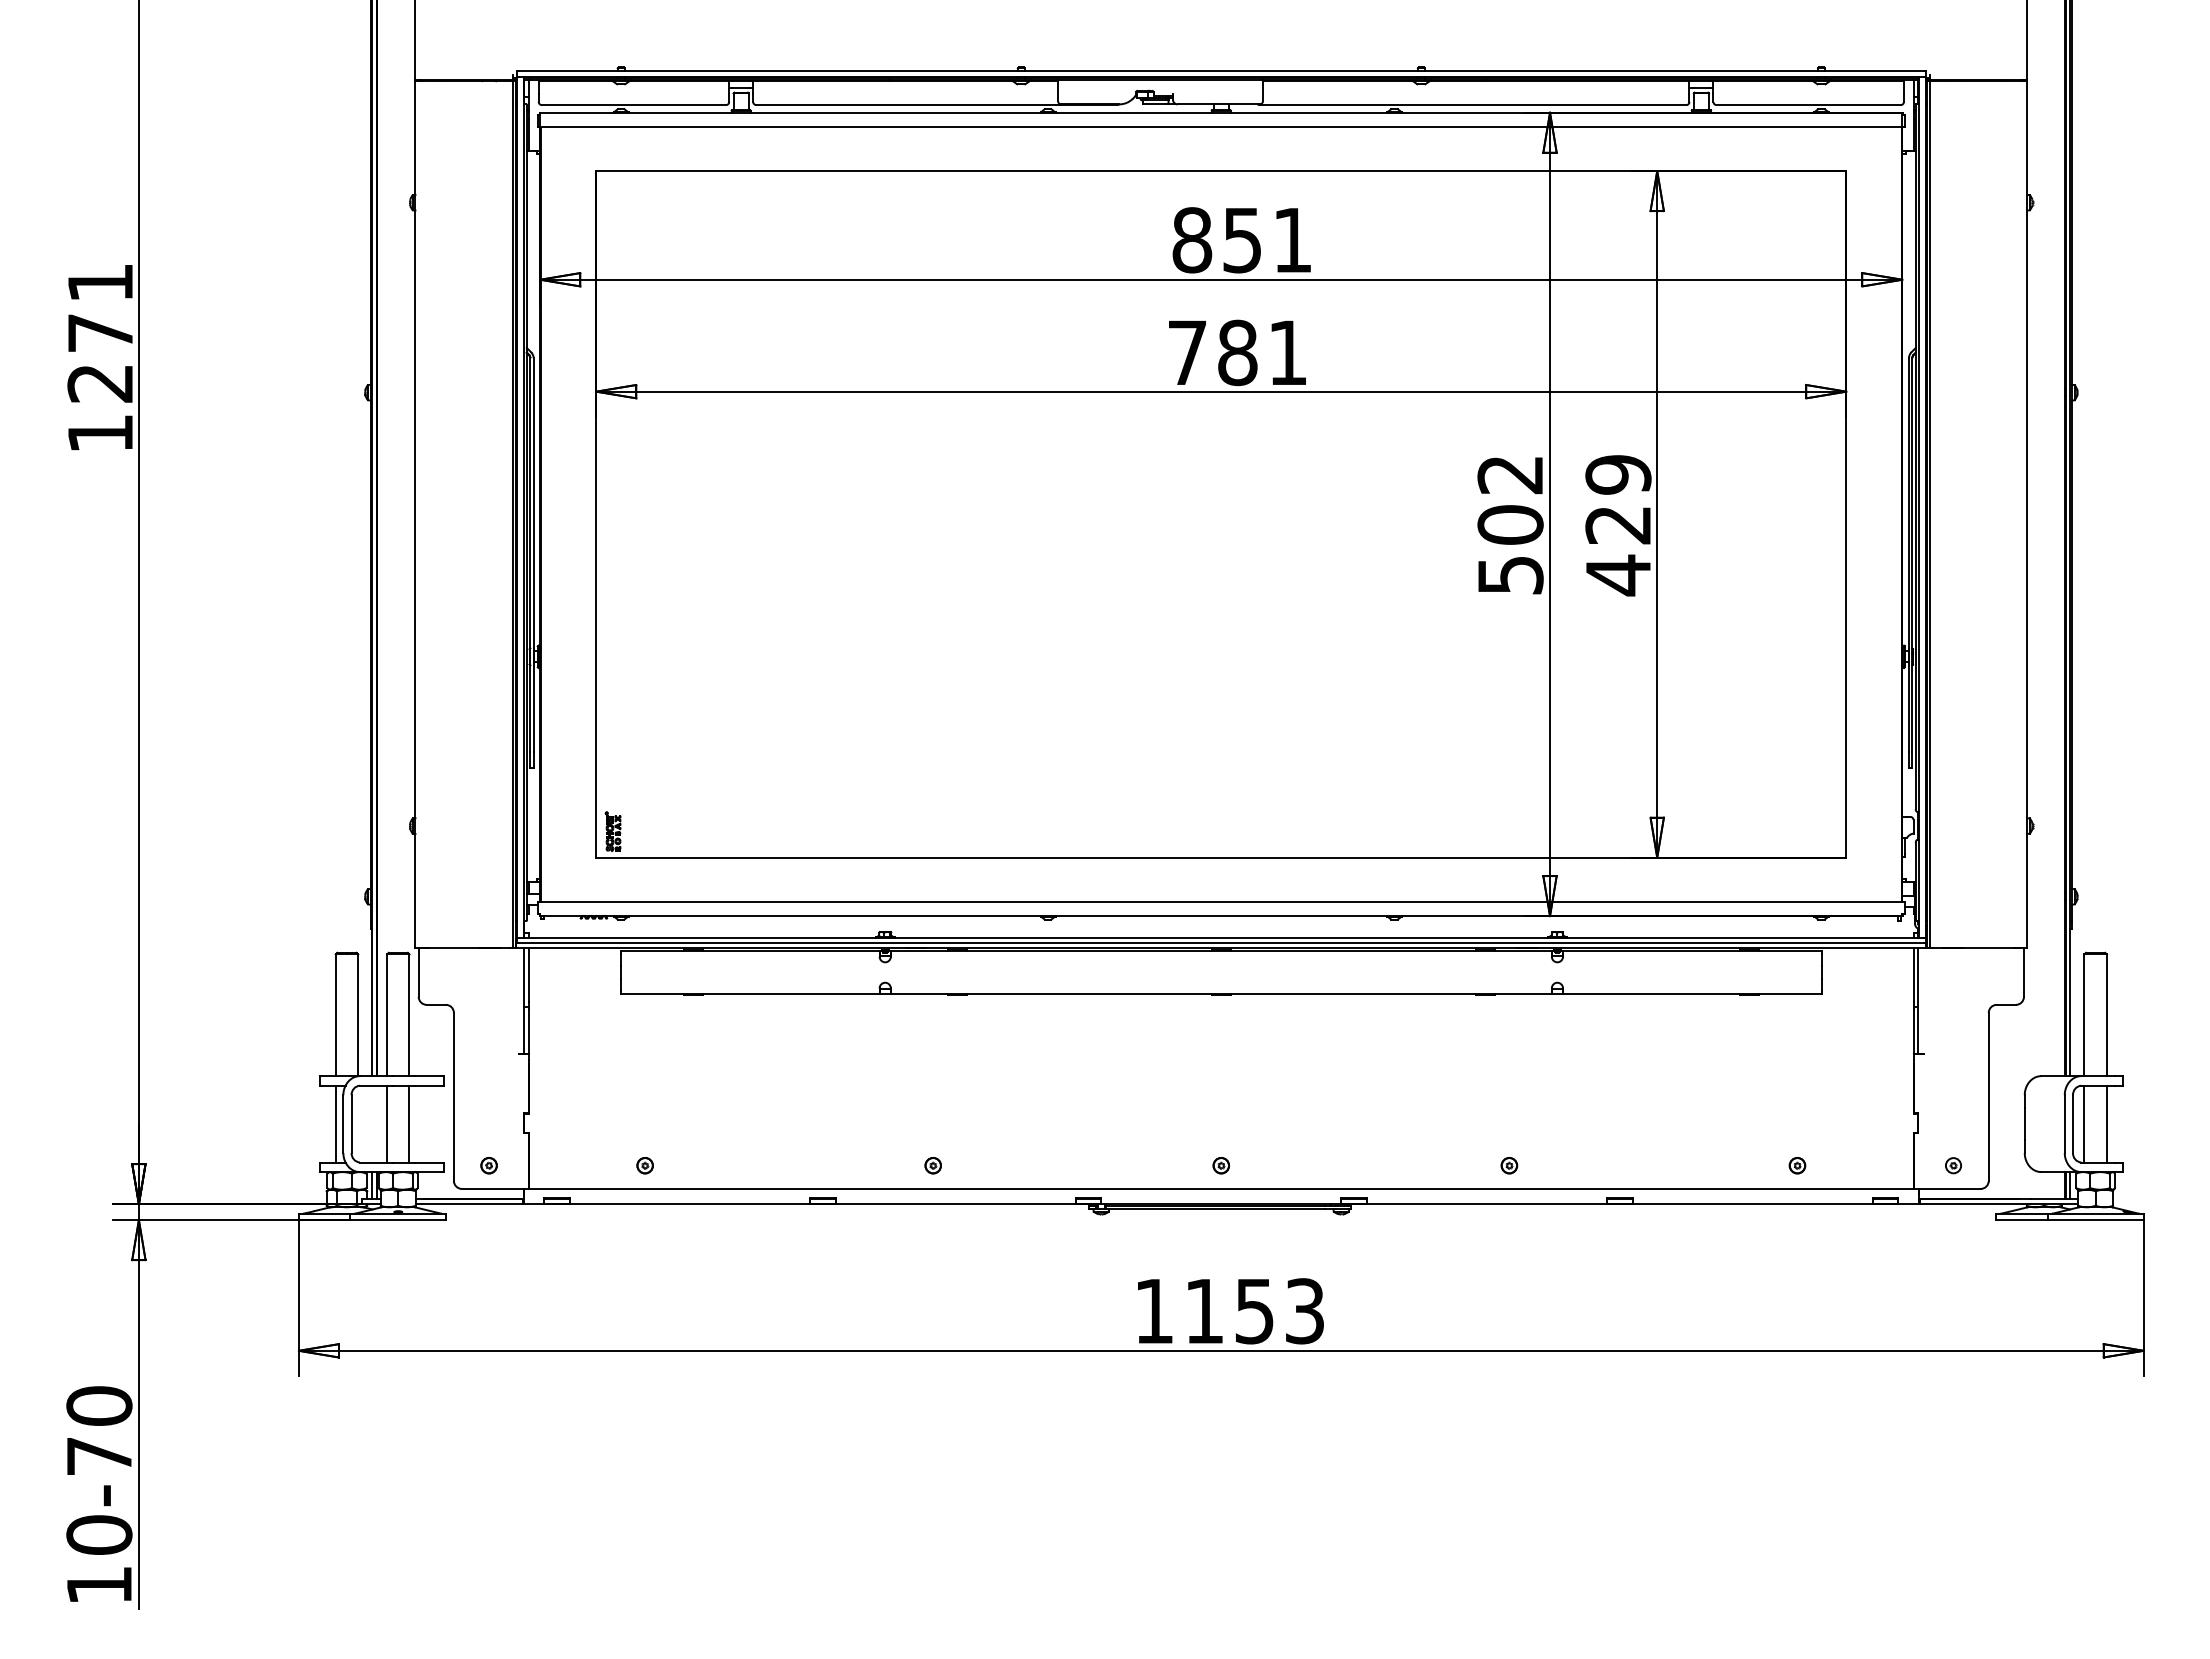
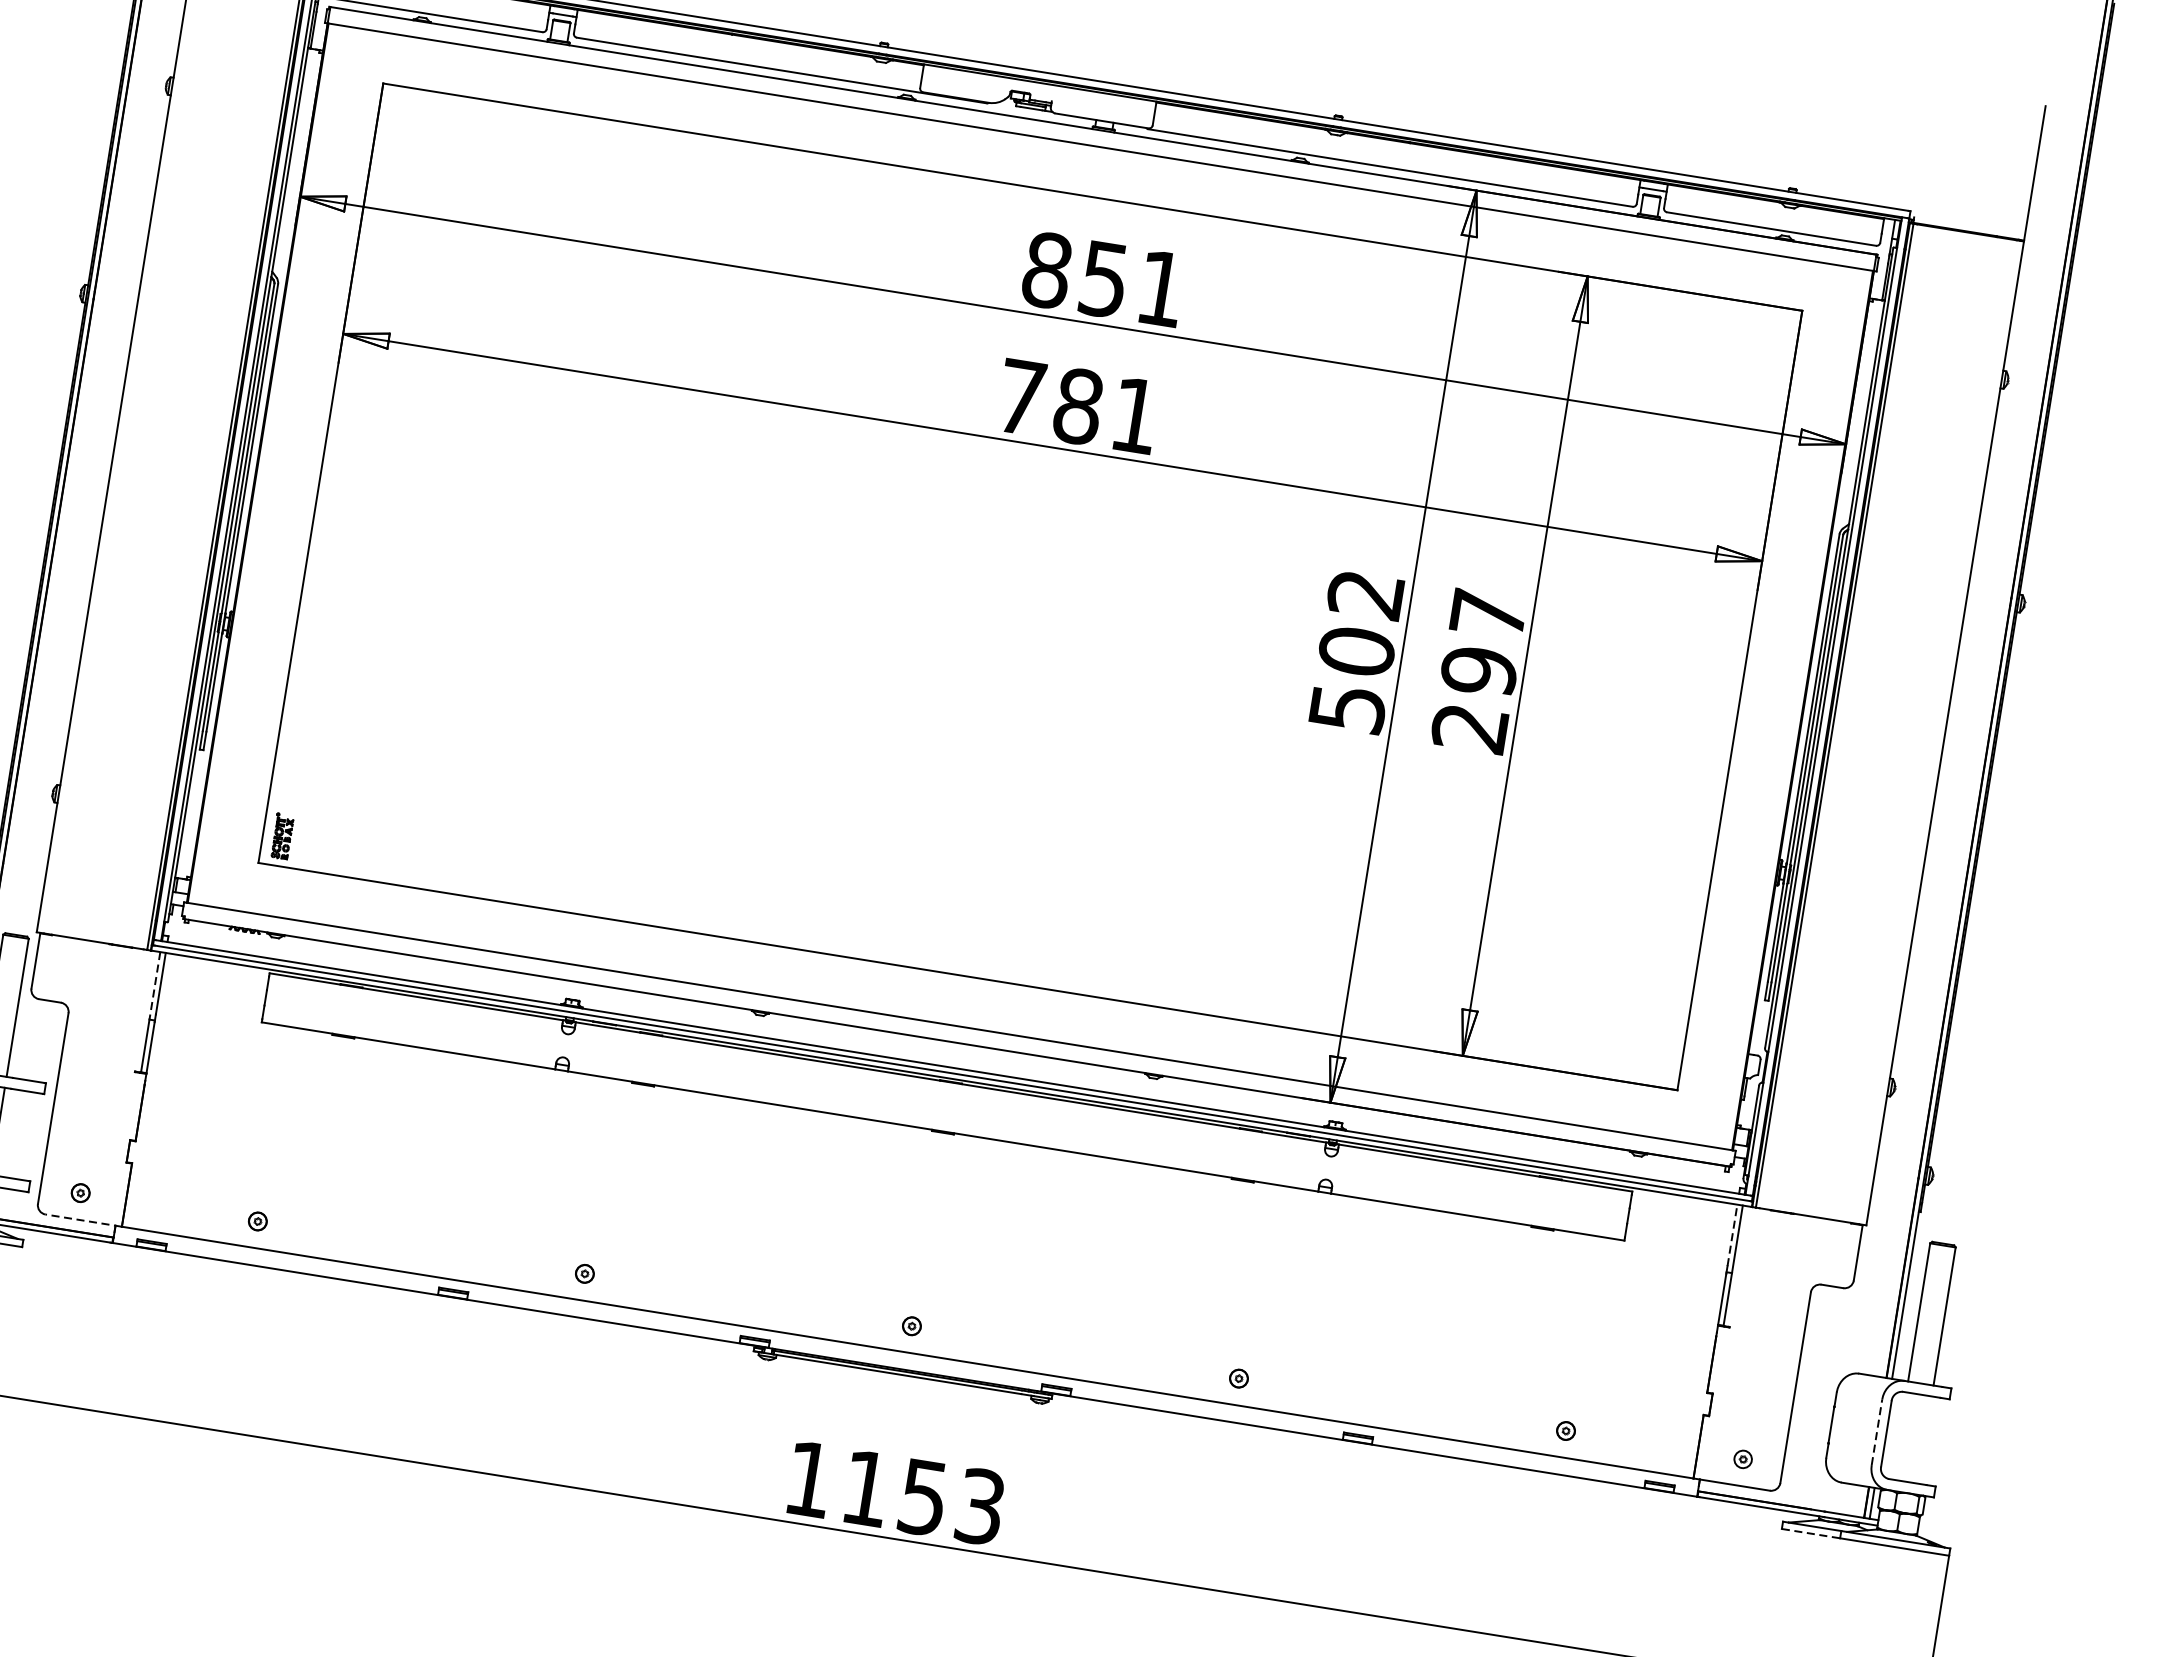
text: (1618, 525) -> (1479, 671), 429 -> 297
line: (1913, 974) -> (1732, 1235), solid -> dashed
line: (524, 977) -> (155, 985), solid -> dashed
line: (2084, 1123) -> (1899, 1435), removed
line: (2106, 1123) -> (1924, 1439), removed
line: (2064, 1124) -> (1876, 1432), solid -> dashed
line: (495, 1188) -> (83, 1220), solid -> dashed
line: (2022, 1220) -> (1811, 1534), solid -> dashed

